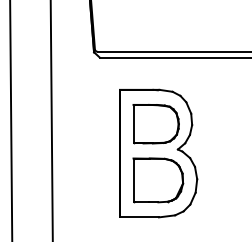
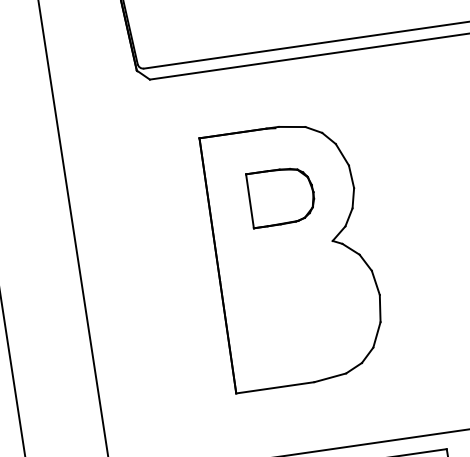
part: (155, 124) -> (280, 197), size x0.7
part: (158, 180) -> (302, 308), removed

